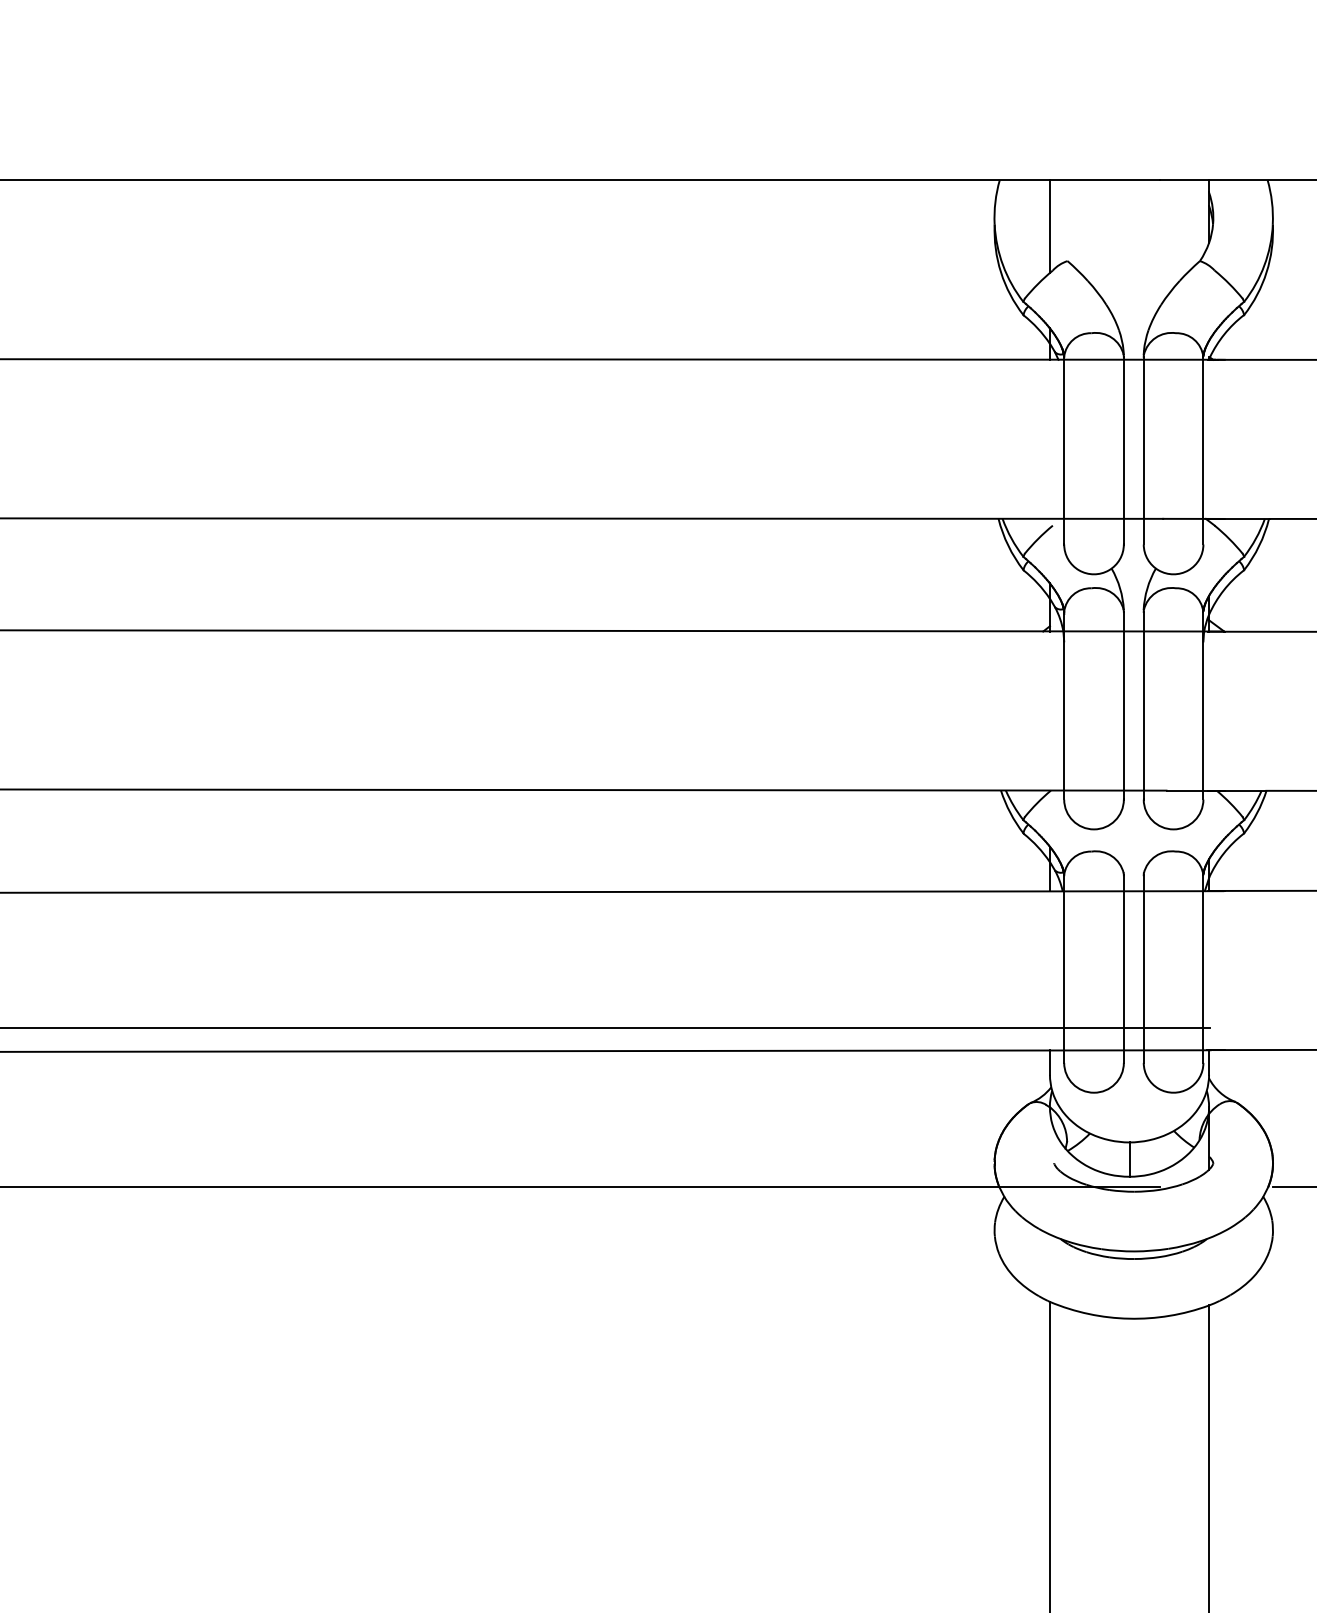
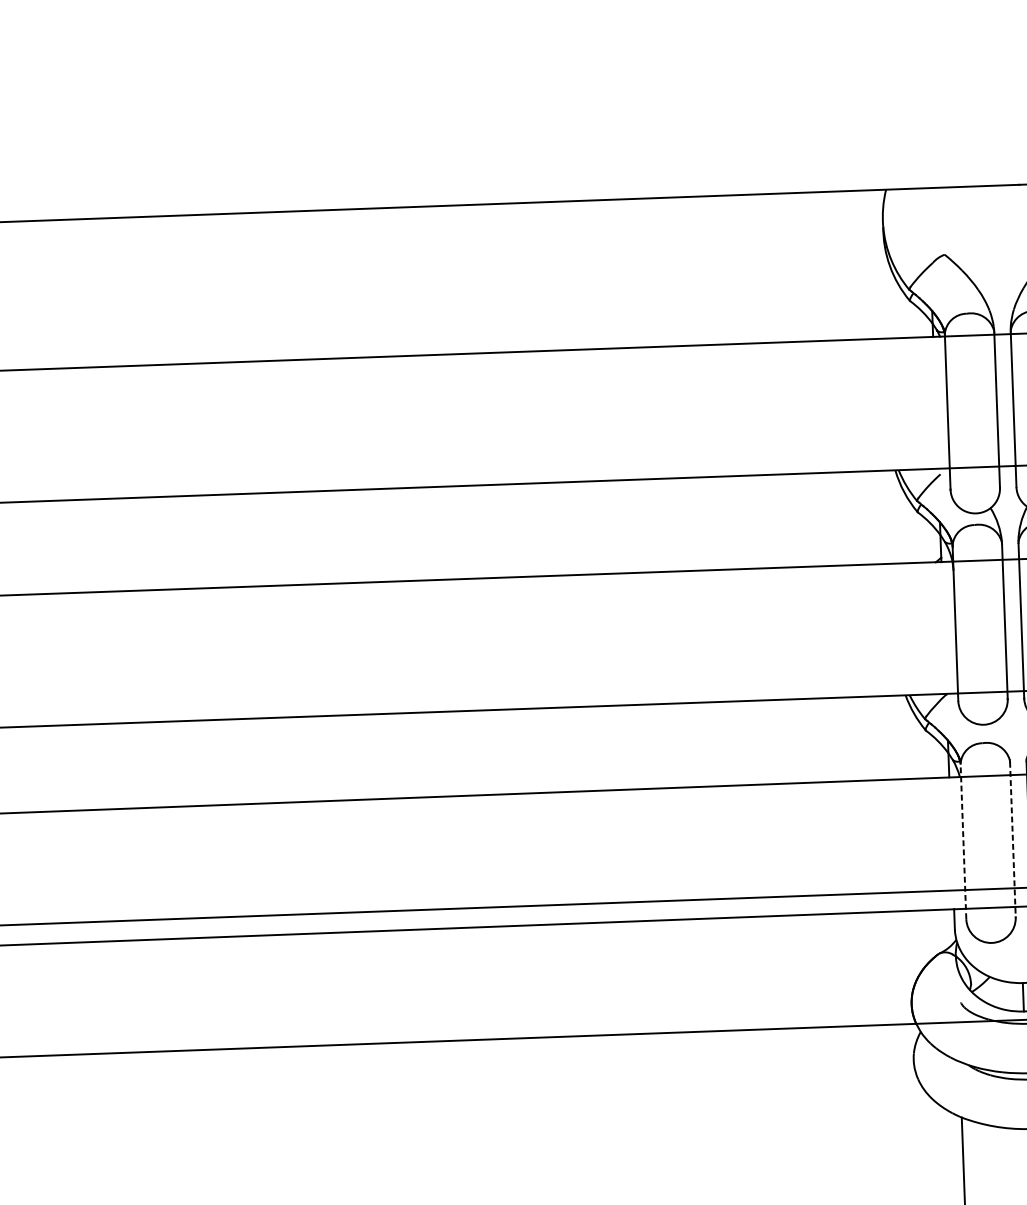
line: (1049, 226) -> (928, 226), removed
line: (1064, 969) -> (963, 841), solid -> dashed
line: (1123, 969) -> (1012, 839), solid -> dashed

